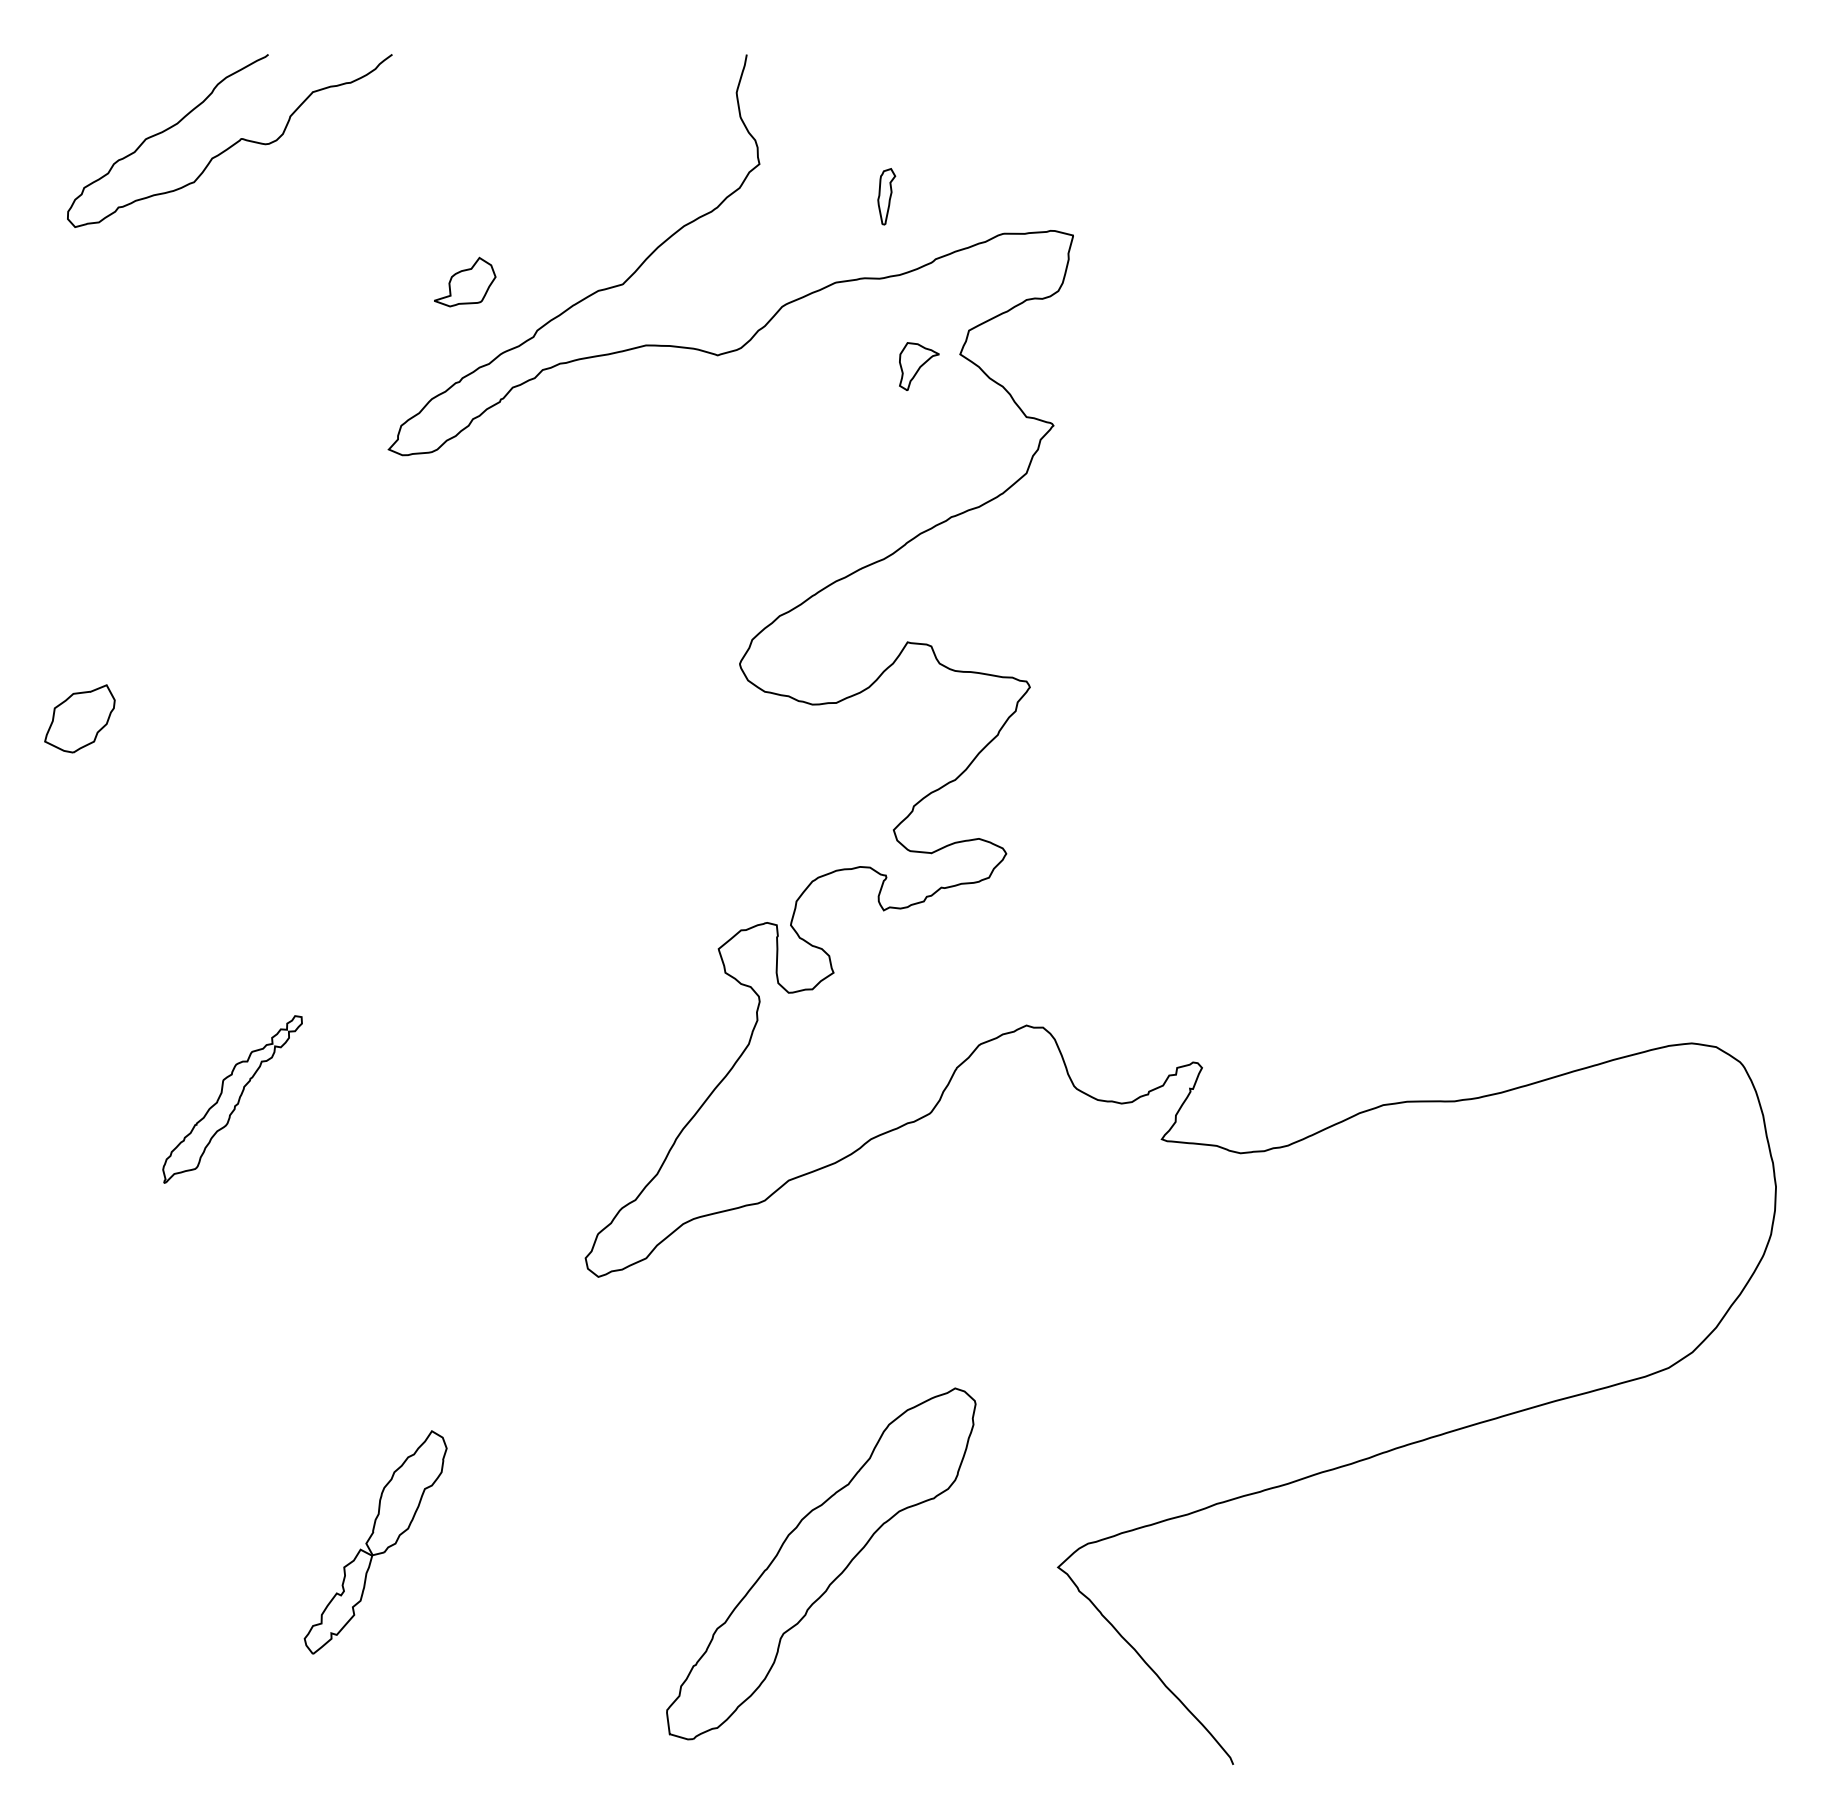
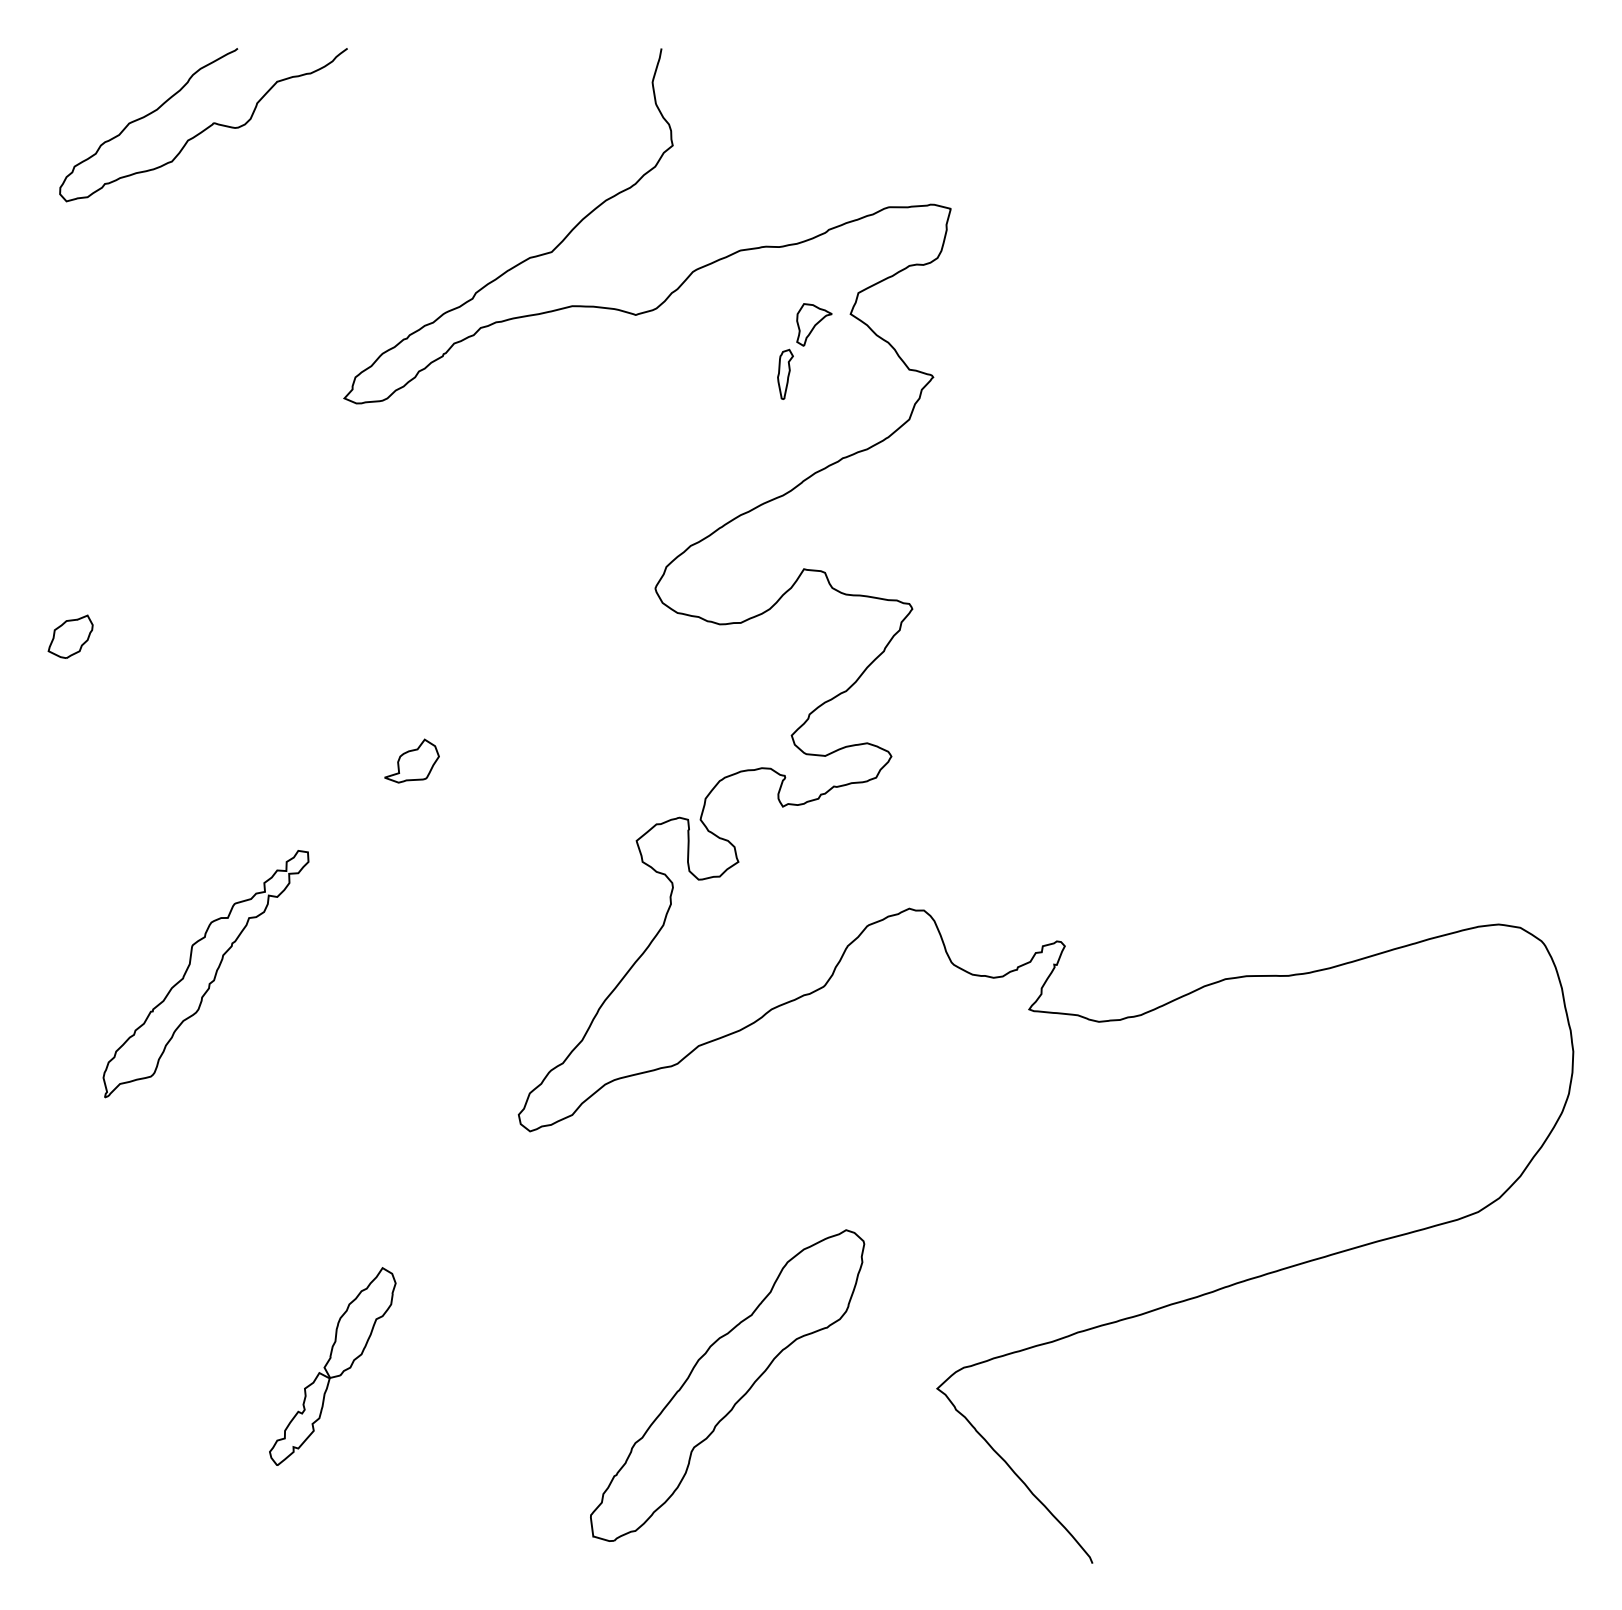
part: (886, 195) -> (785, 373), moved
part: (464, 281) -> (411, 760), moved
part: (79, 718) -> (70, 636), size x0.71
part: (232, 1099) -> (205, 974), size x1.67

